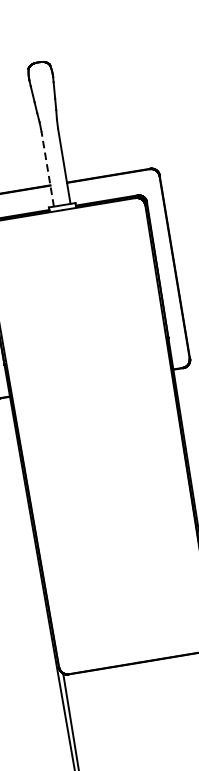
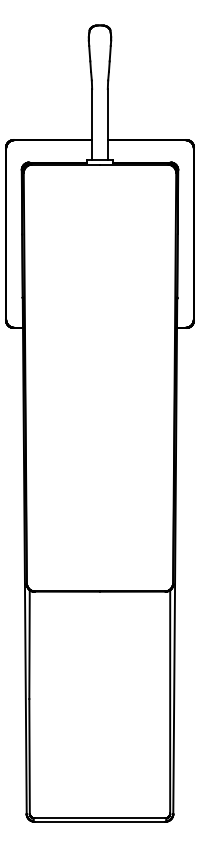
line: (48, 168) -> (92, 124), dashed -> solid

